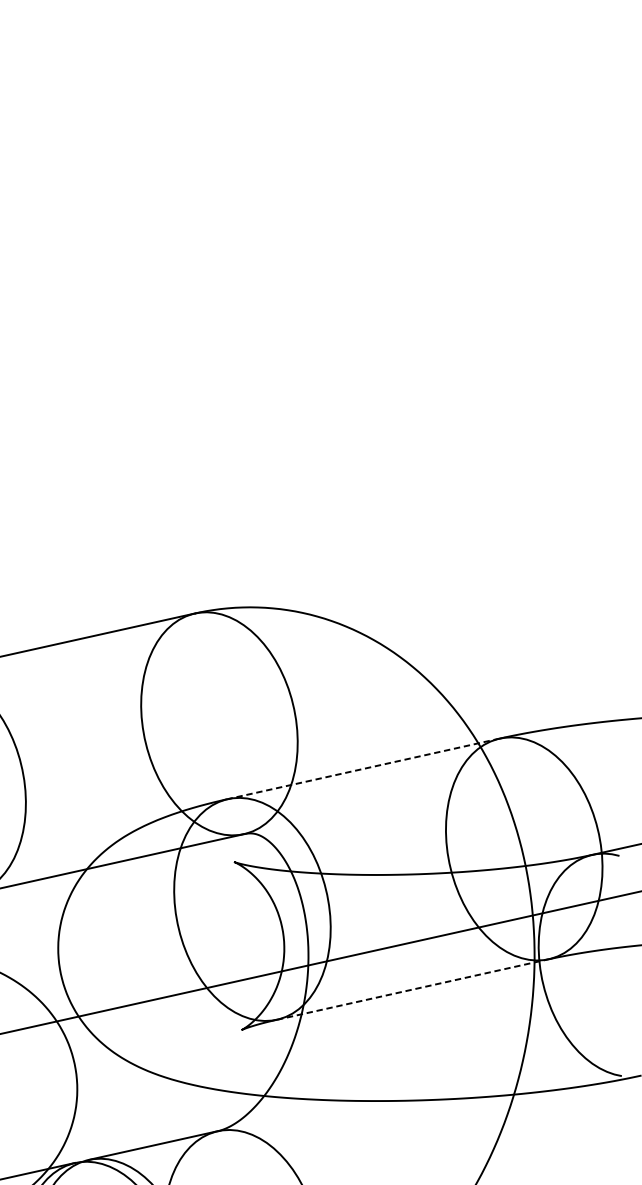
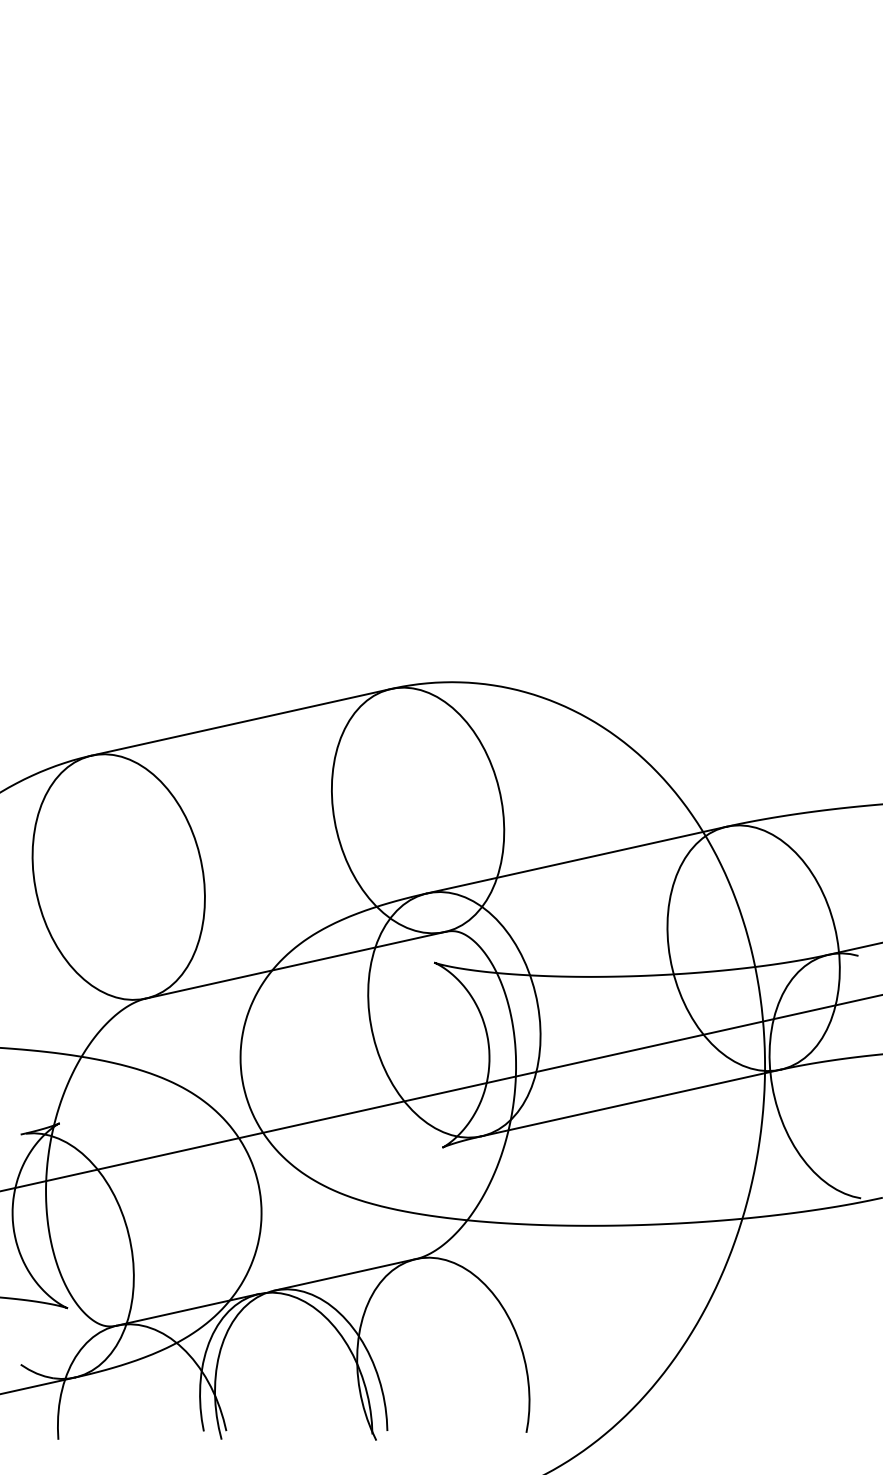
line: (363, 769) -> (576, 860), dashed -> solid
line: (413, 989) -> (631, 1102), dashed -> solid

